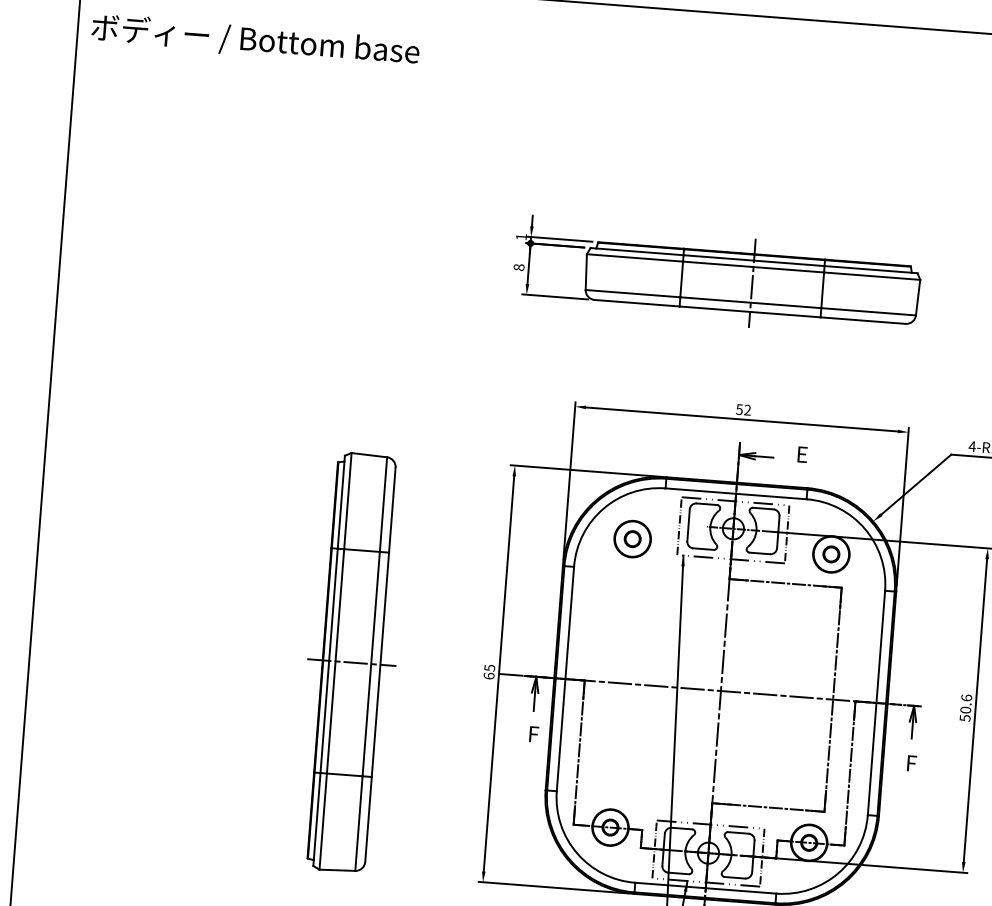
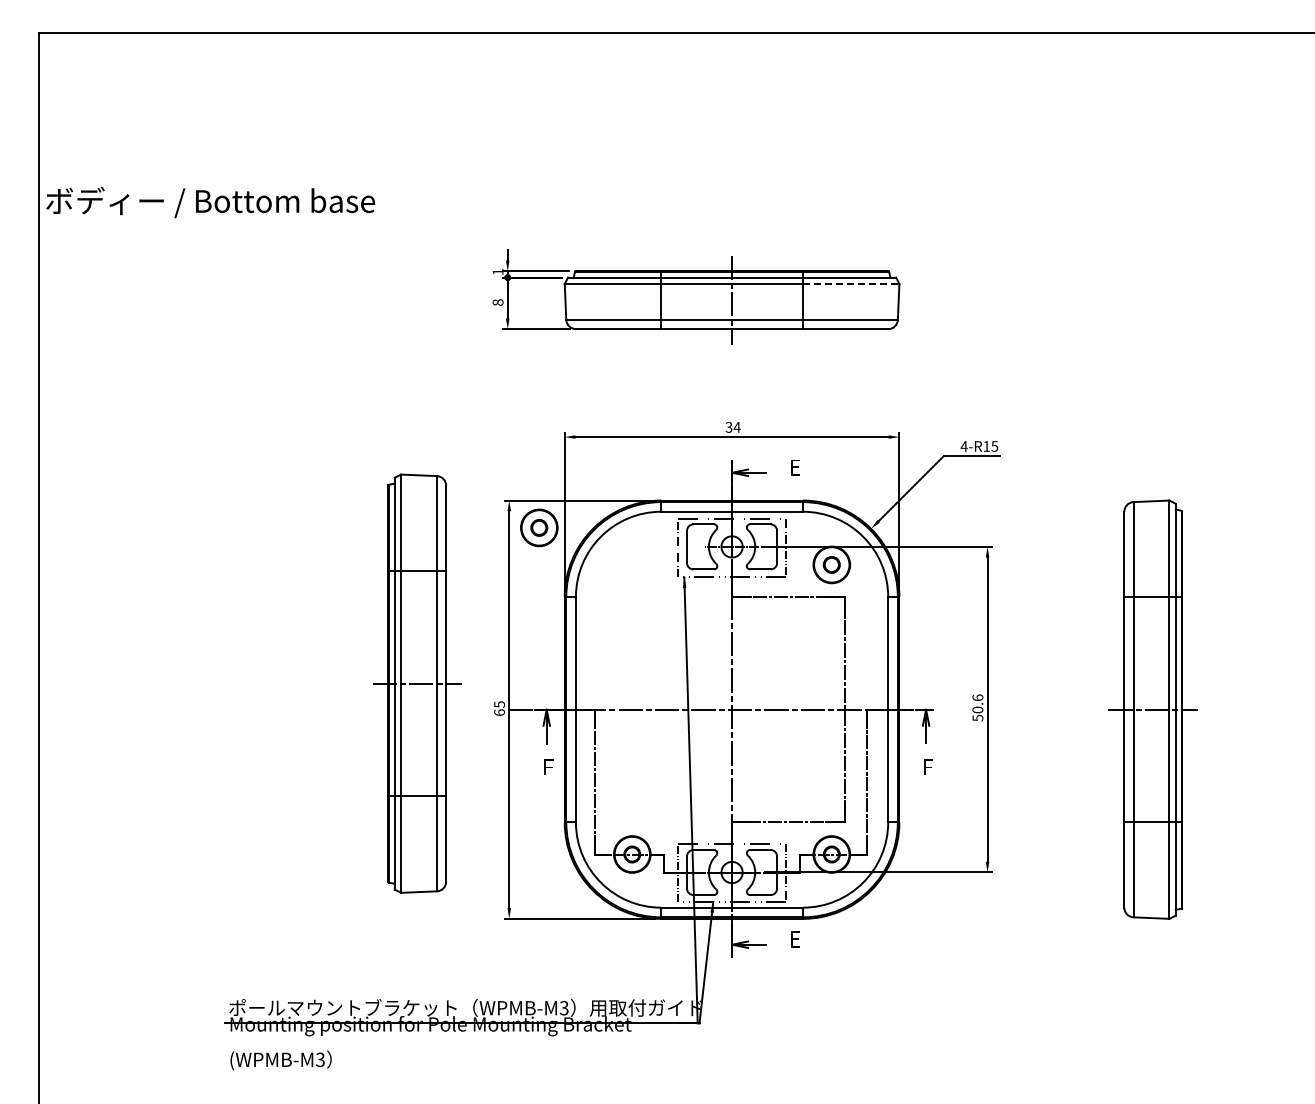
text: (255, 40) -> (210, 202), moved
line: (872, 276) -> (851, 284), solid -> dashed
text: (744, 410) -> (733, 427), 52 -> 34
part: (632, 538) -> (539, 527), moved
part: (351, 662) -> (417, 683), moved

